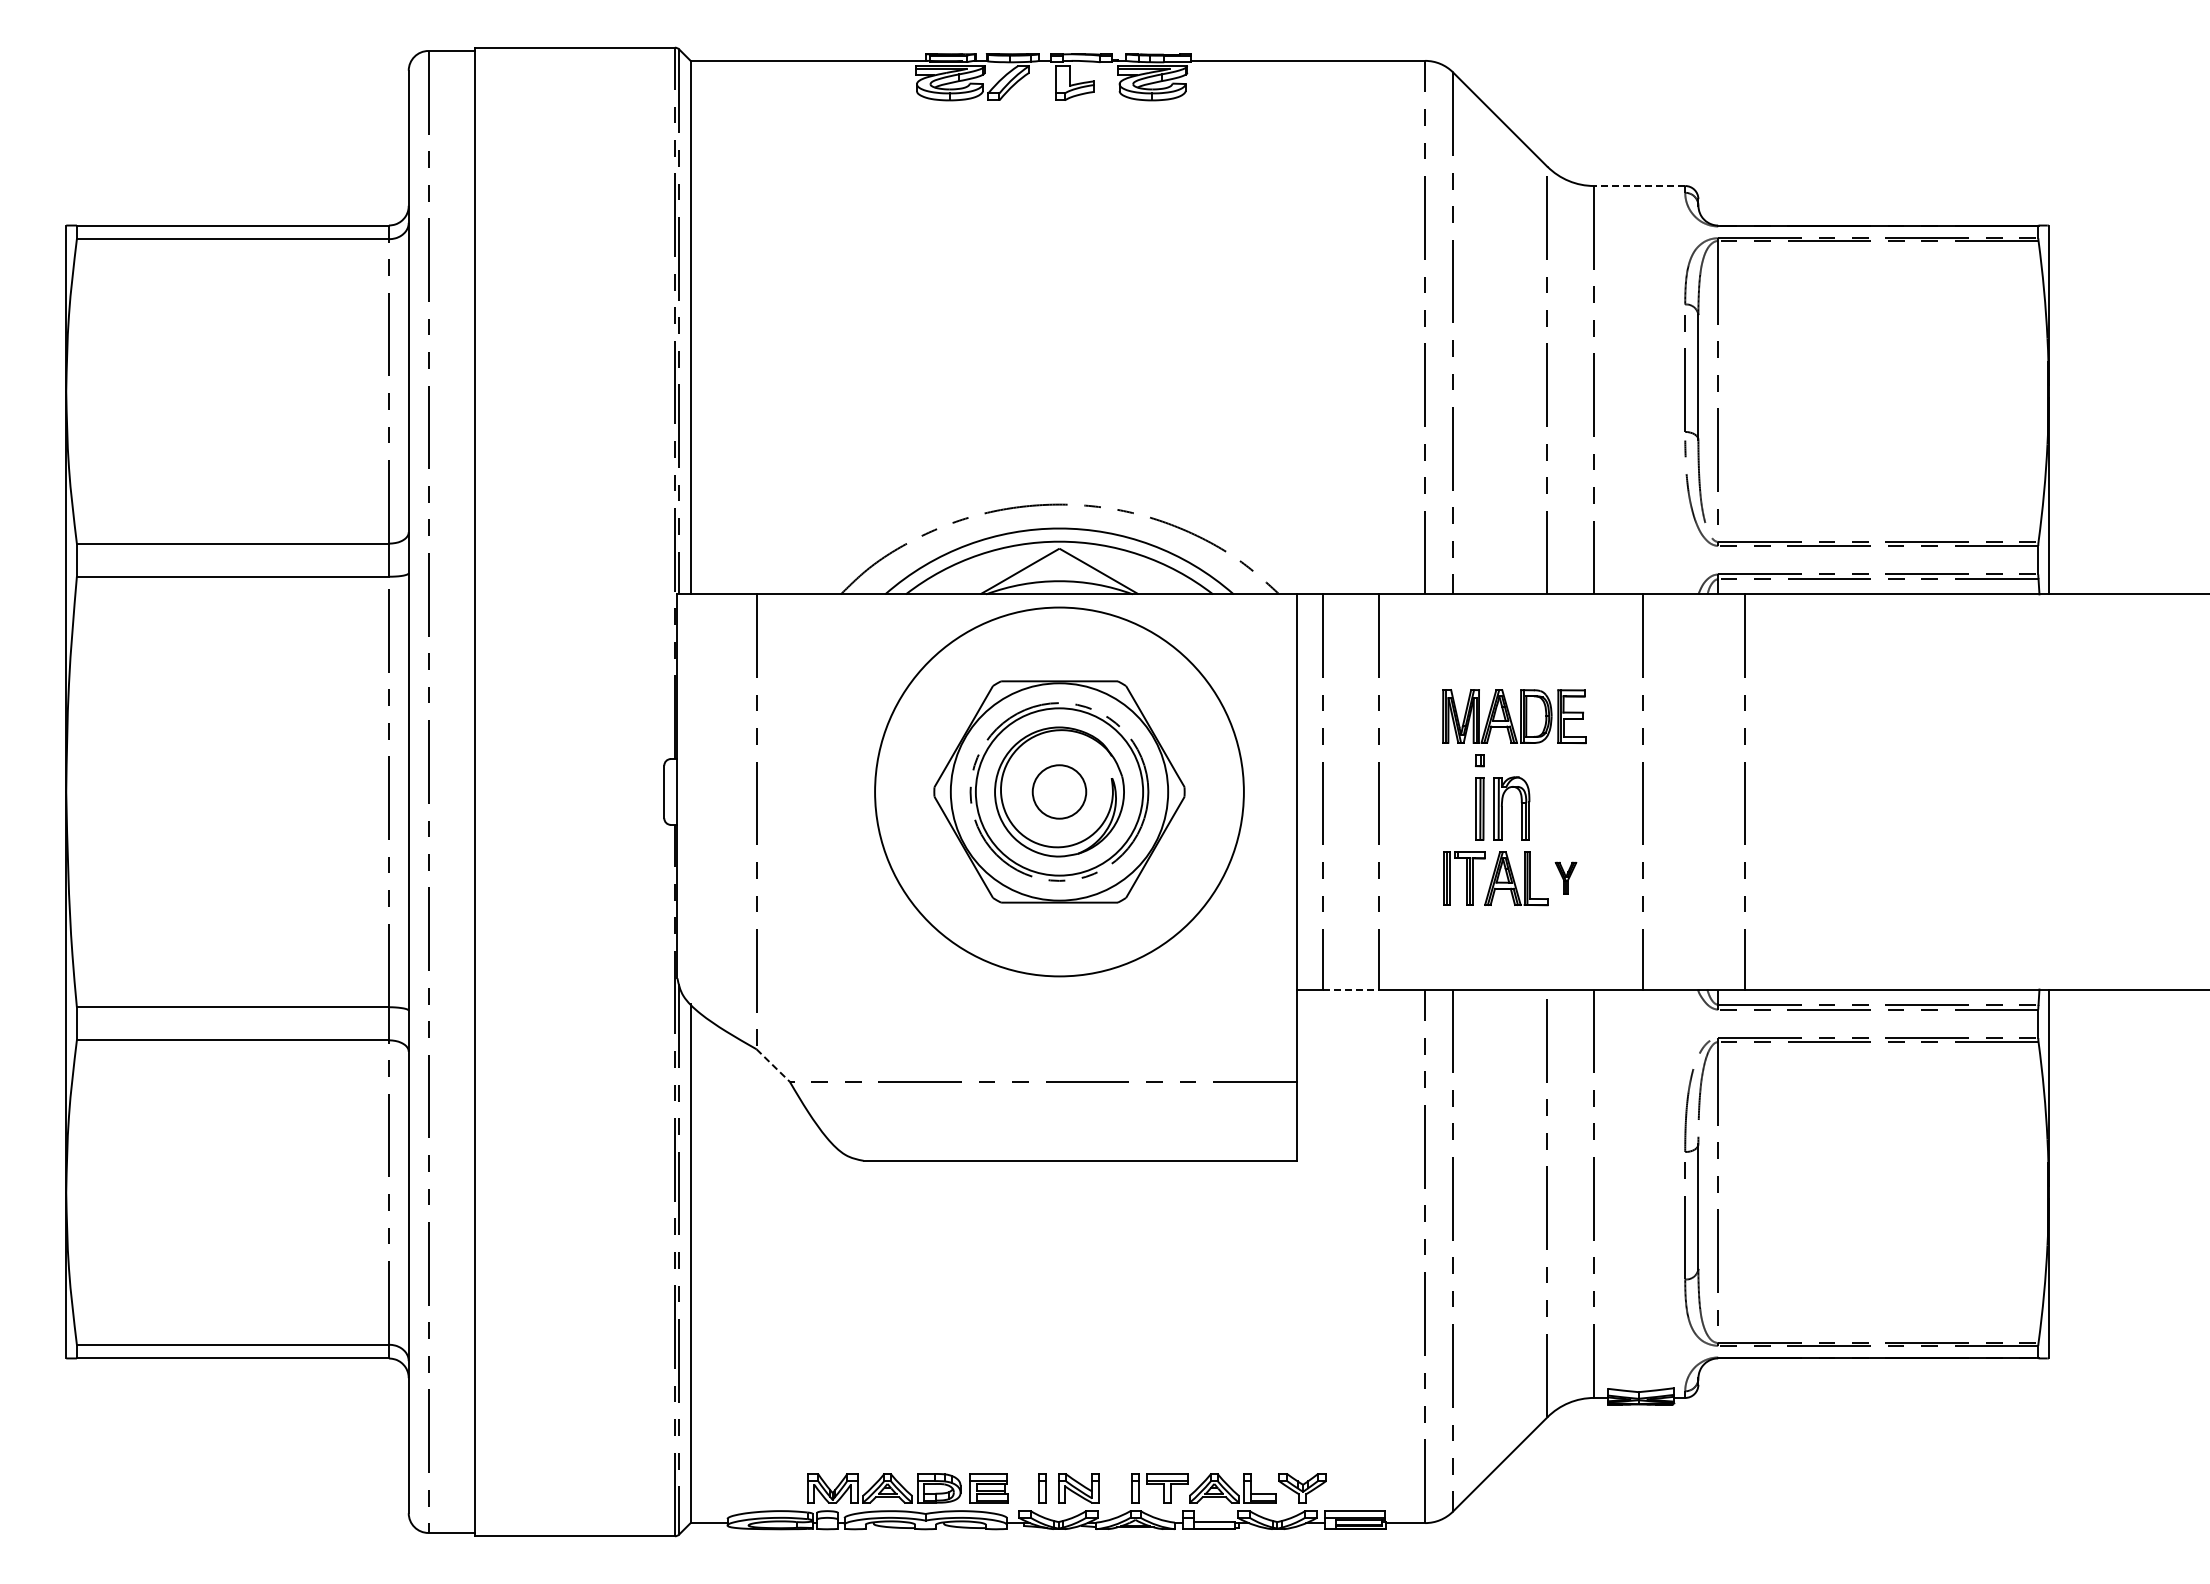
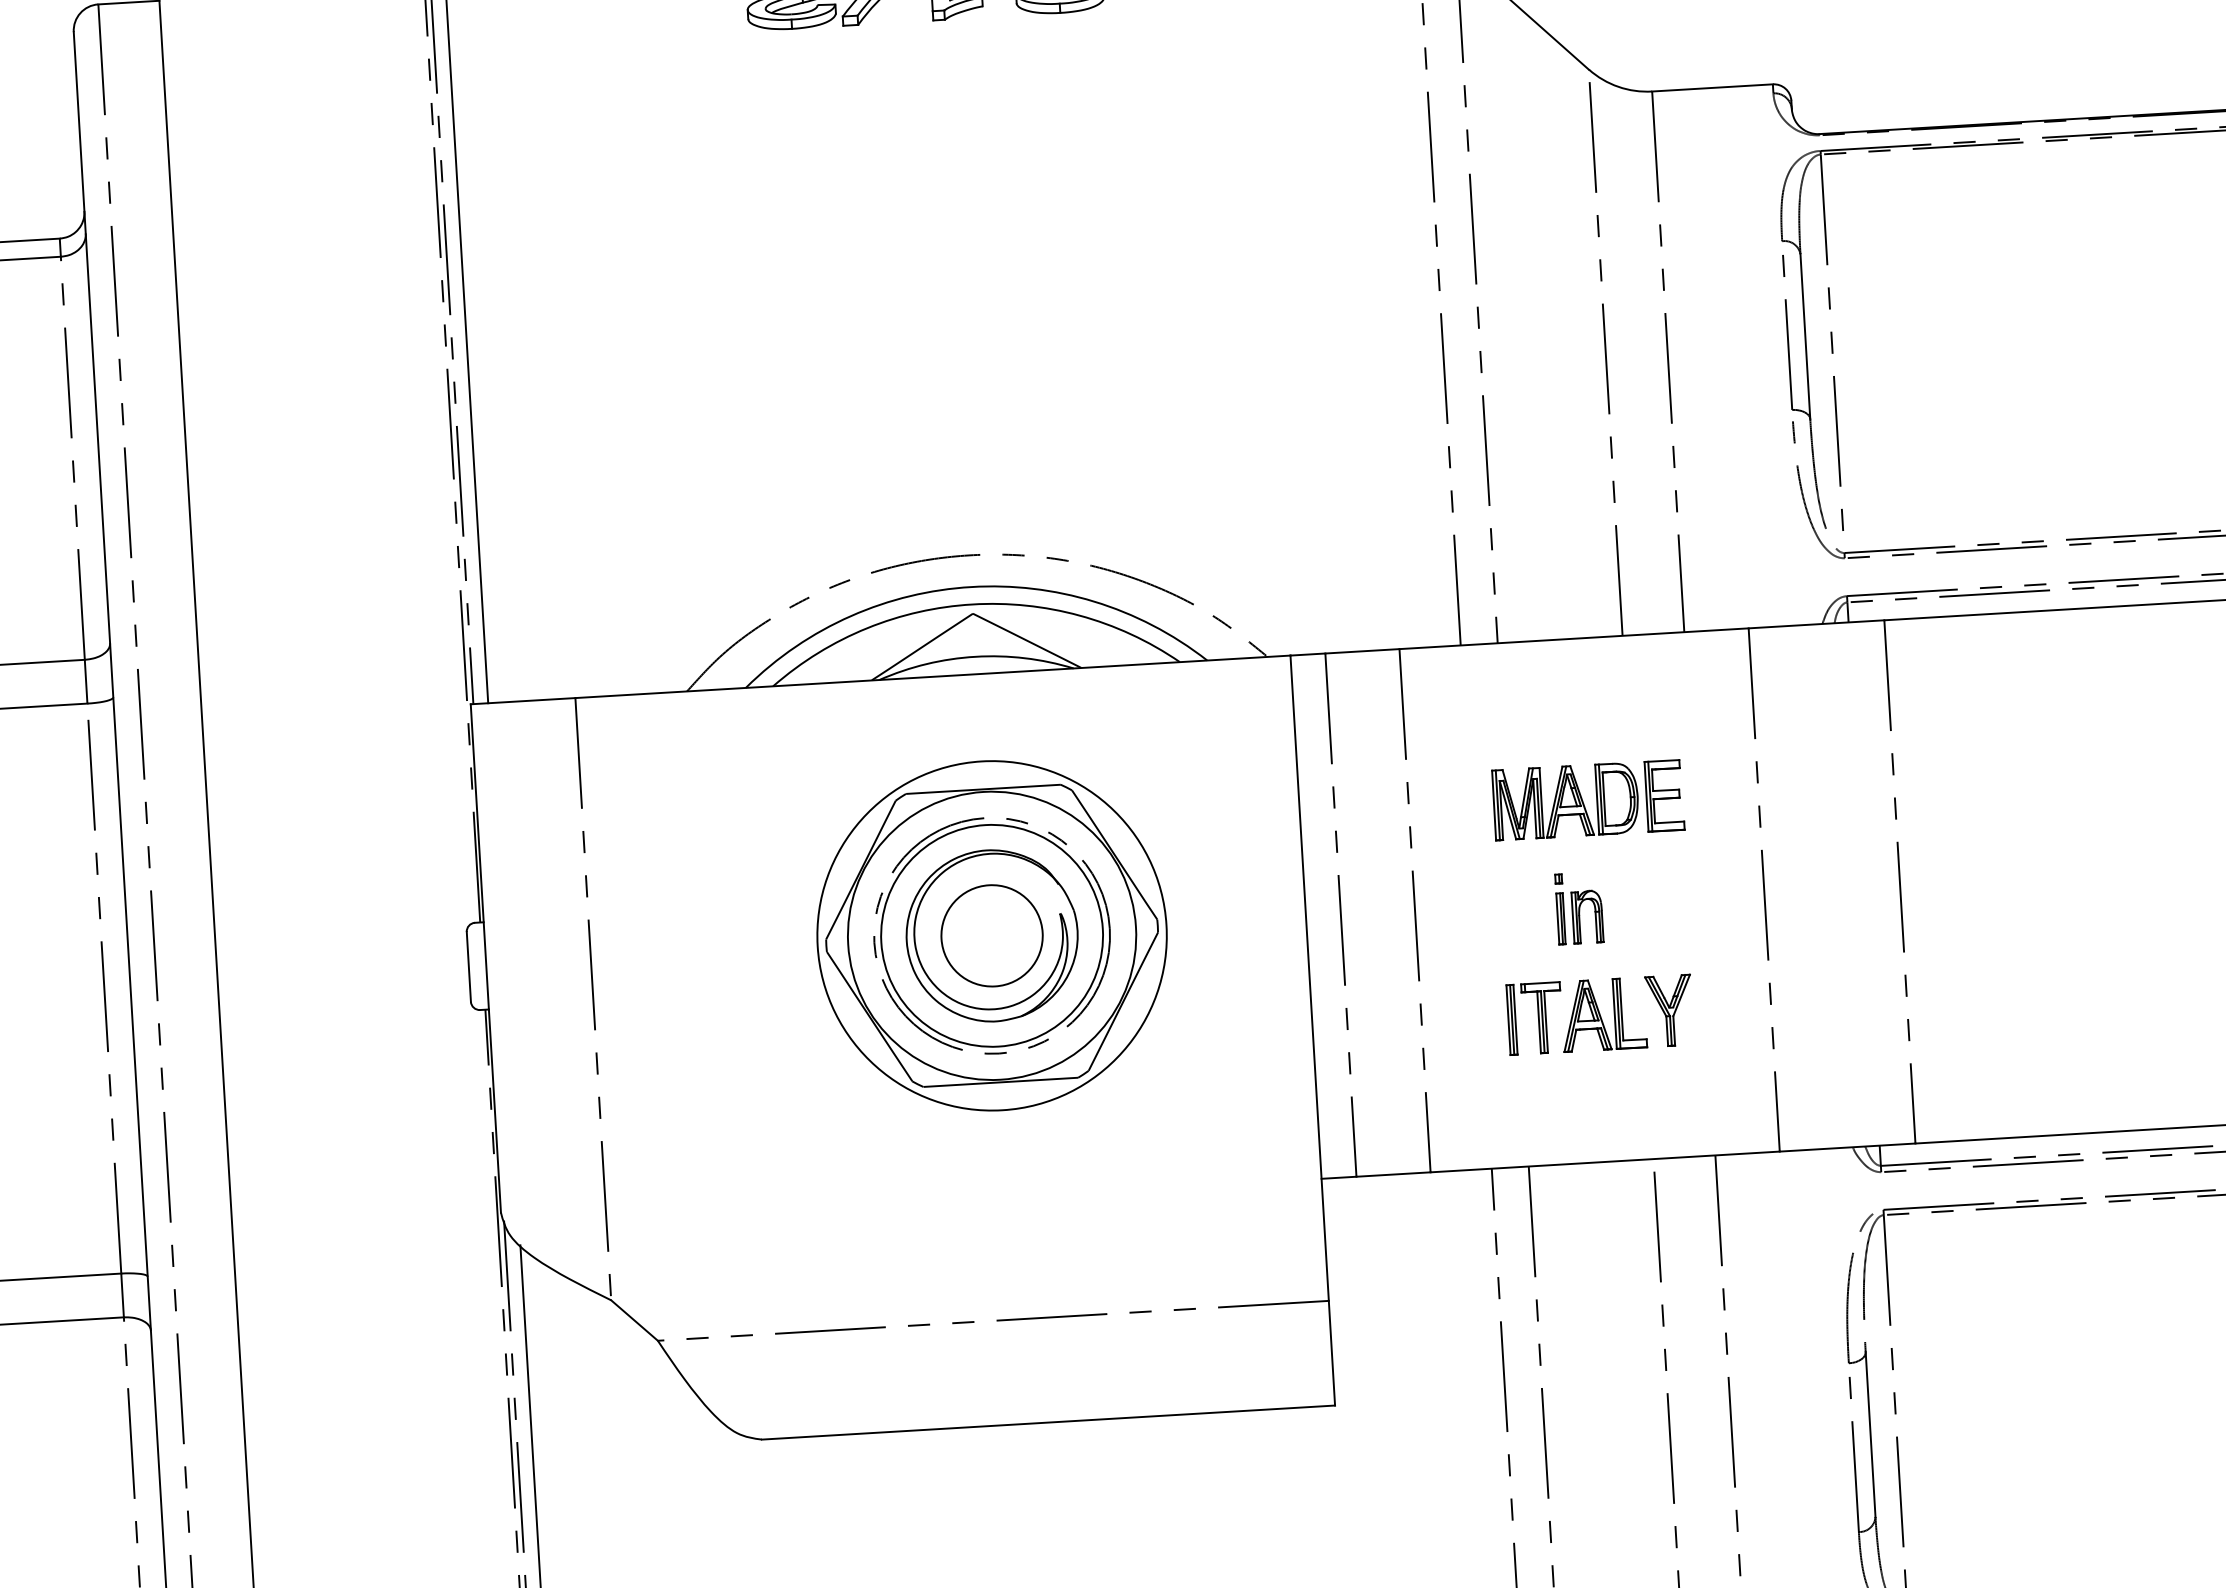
line: (1639, 186) -> (1712, 88), dashed -> solid
circle: (1059, 791) -> (992, 935), size x0.71
circle: (1059, 791) -> (992, 935), size x1.43
part: (1502, 797) -> (1579, 908), size x0.62
part: (1565, 878) -> (1668, 1010), size x1.67
line: (1350, 989) -> (1392, 1174), dashed -> solid
line: (773, 1065) -> (634, 1320), dashed -> solid

